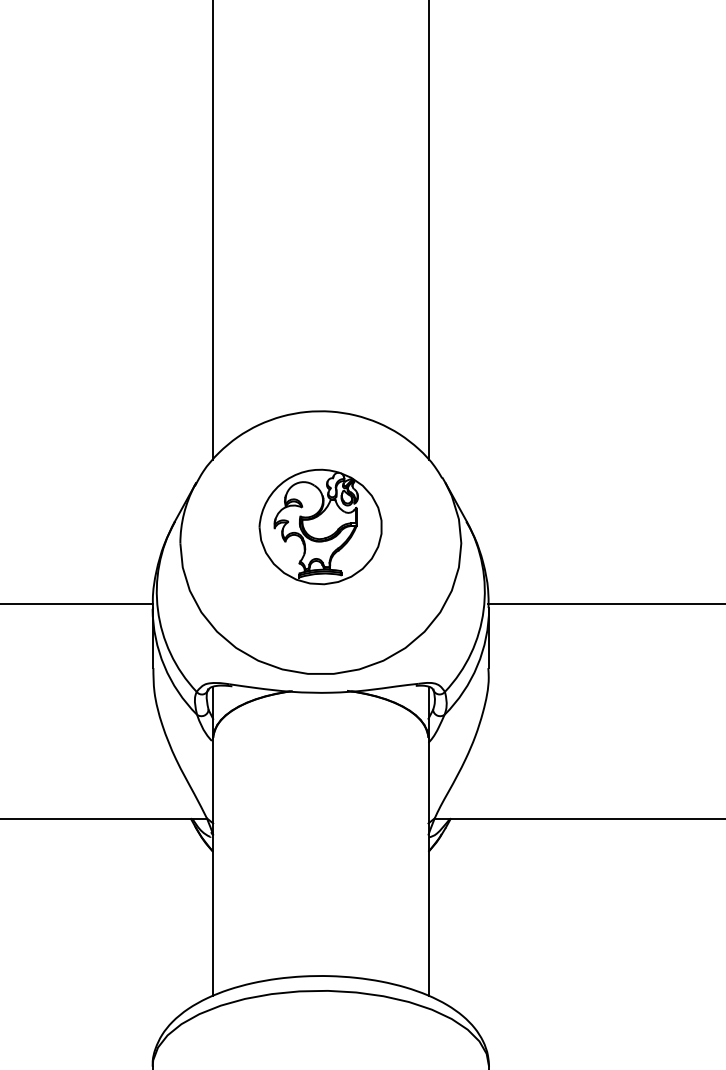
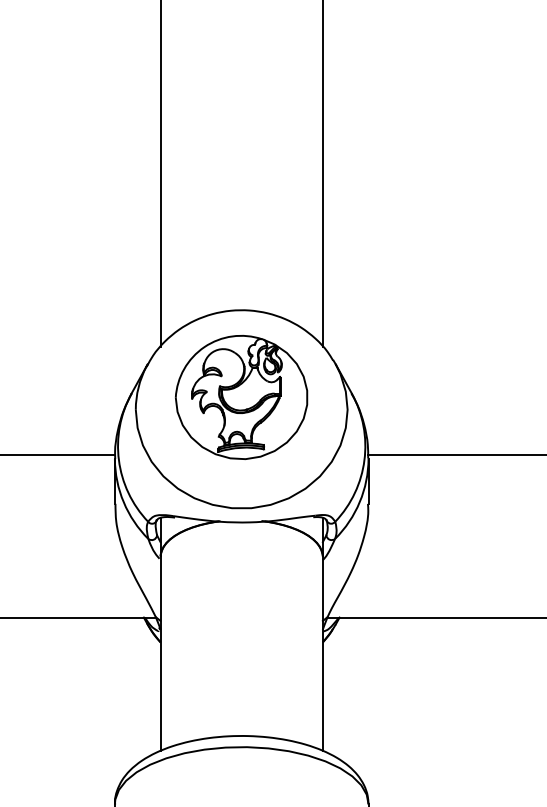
part: (320, 526) -> (241, 397), size x1.43

